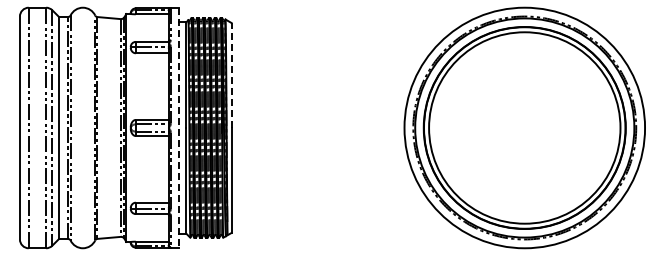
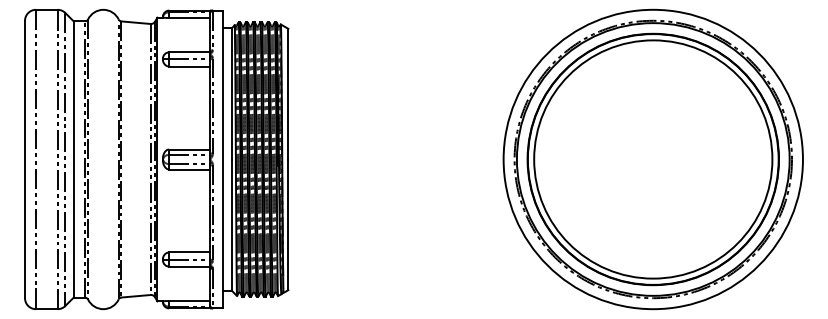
line: (231, 75) -> (288, 94), dashed -> solid
line: (178, 128) -> (222, 160), dashed -> solid

